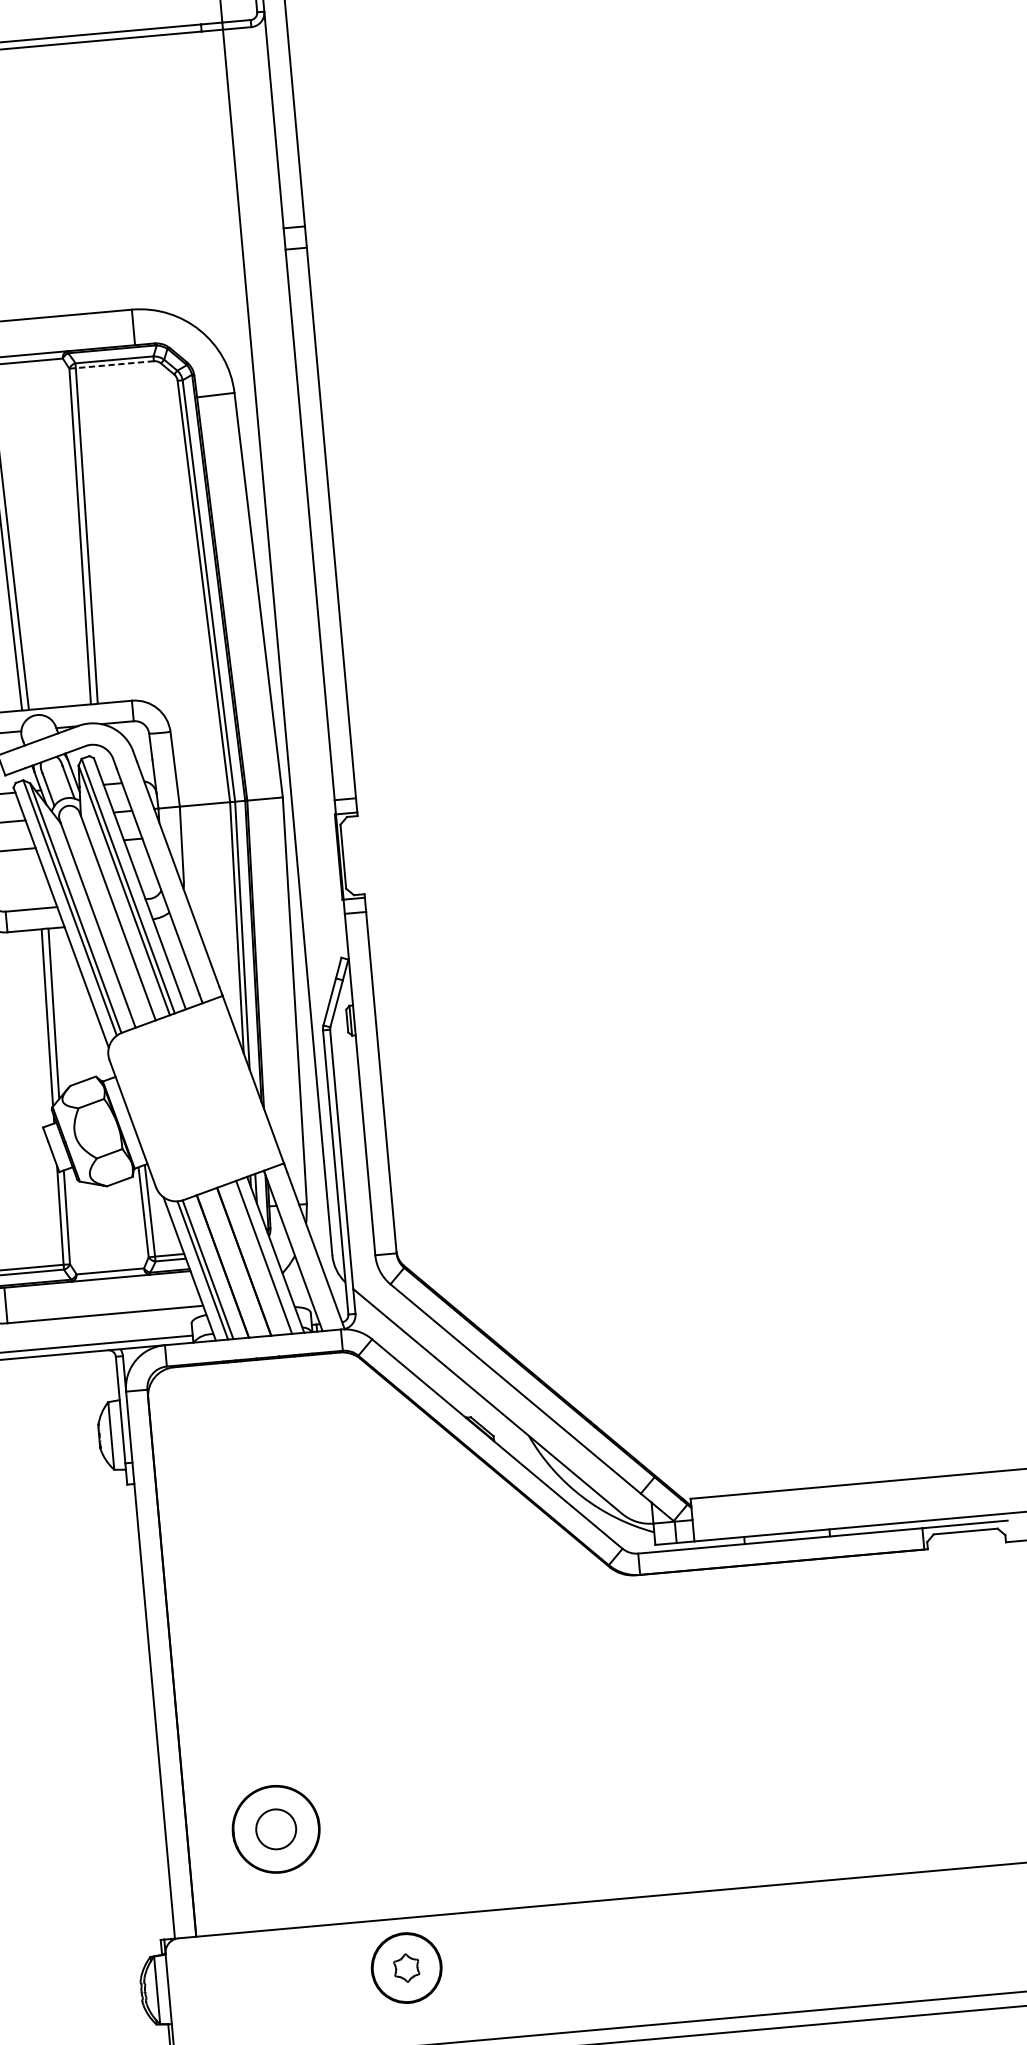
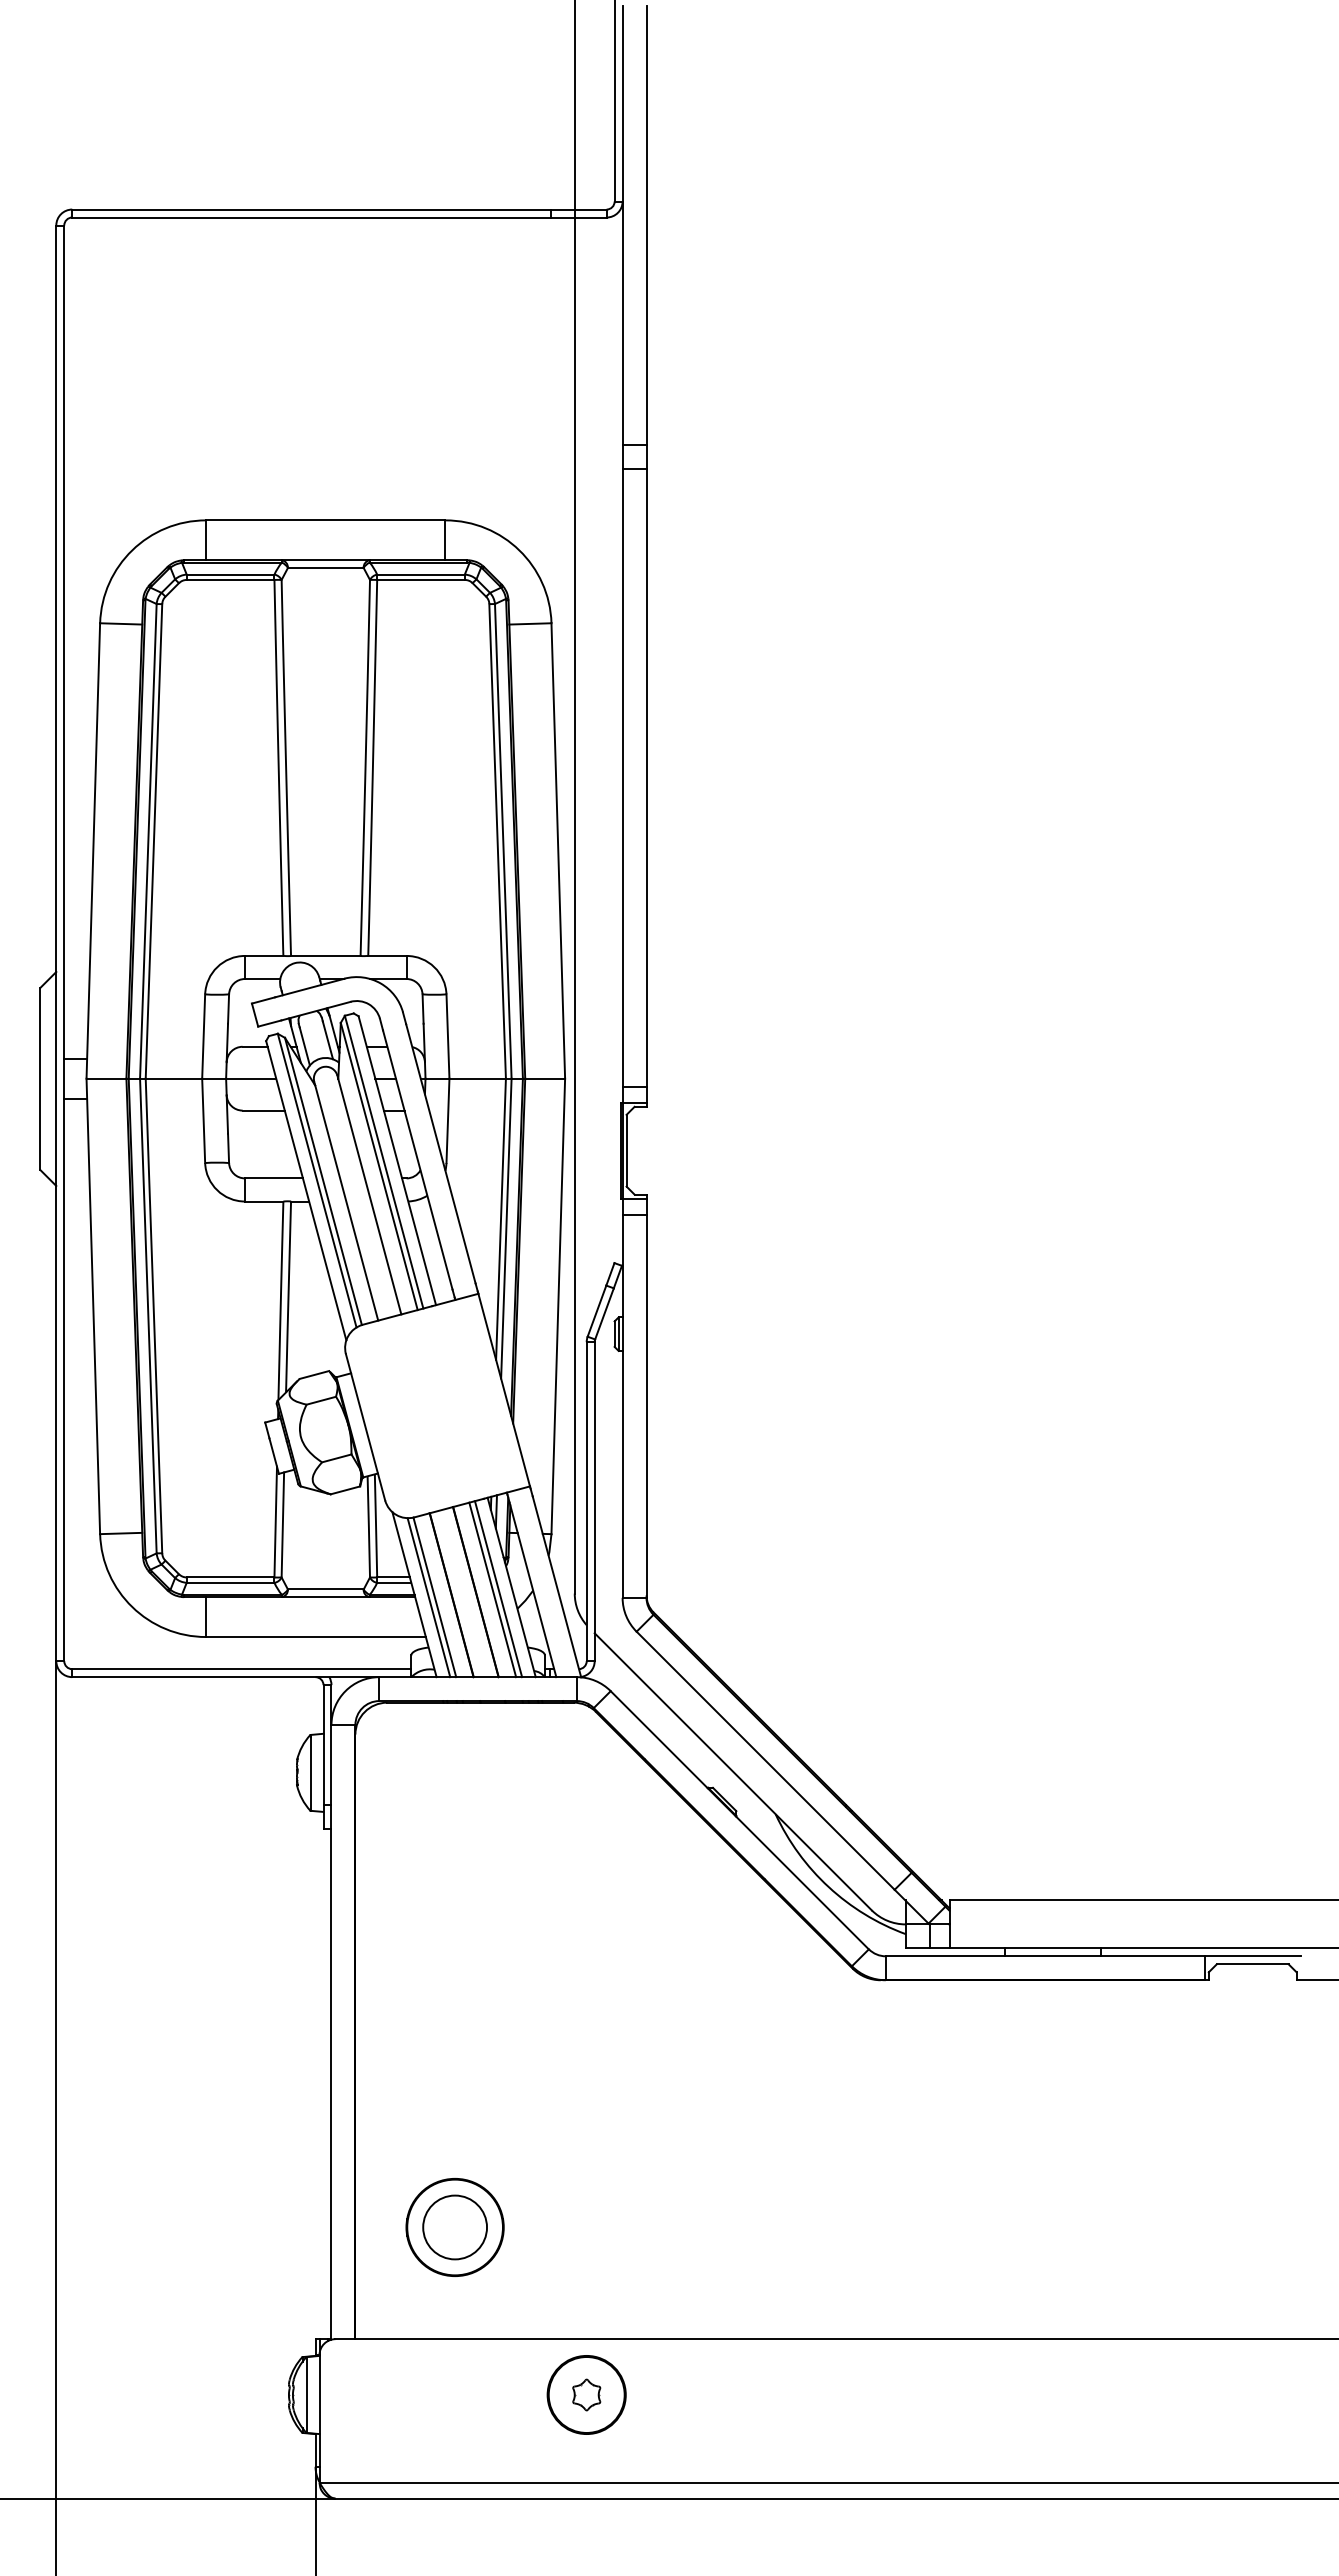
line: (115, 364) -> (421, 579), dashed -> solid
line: (258, 1258) -> (492, 1589), added
circle: (276, 1829) -> (455, 2227), size x1.43

